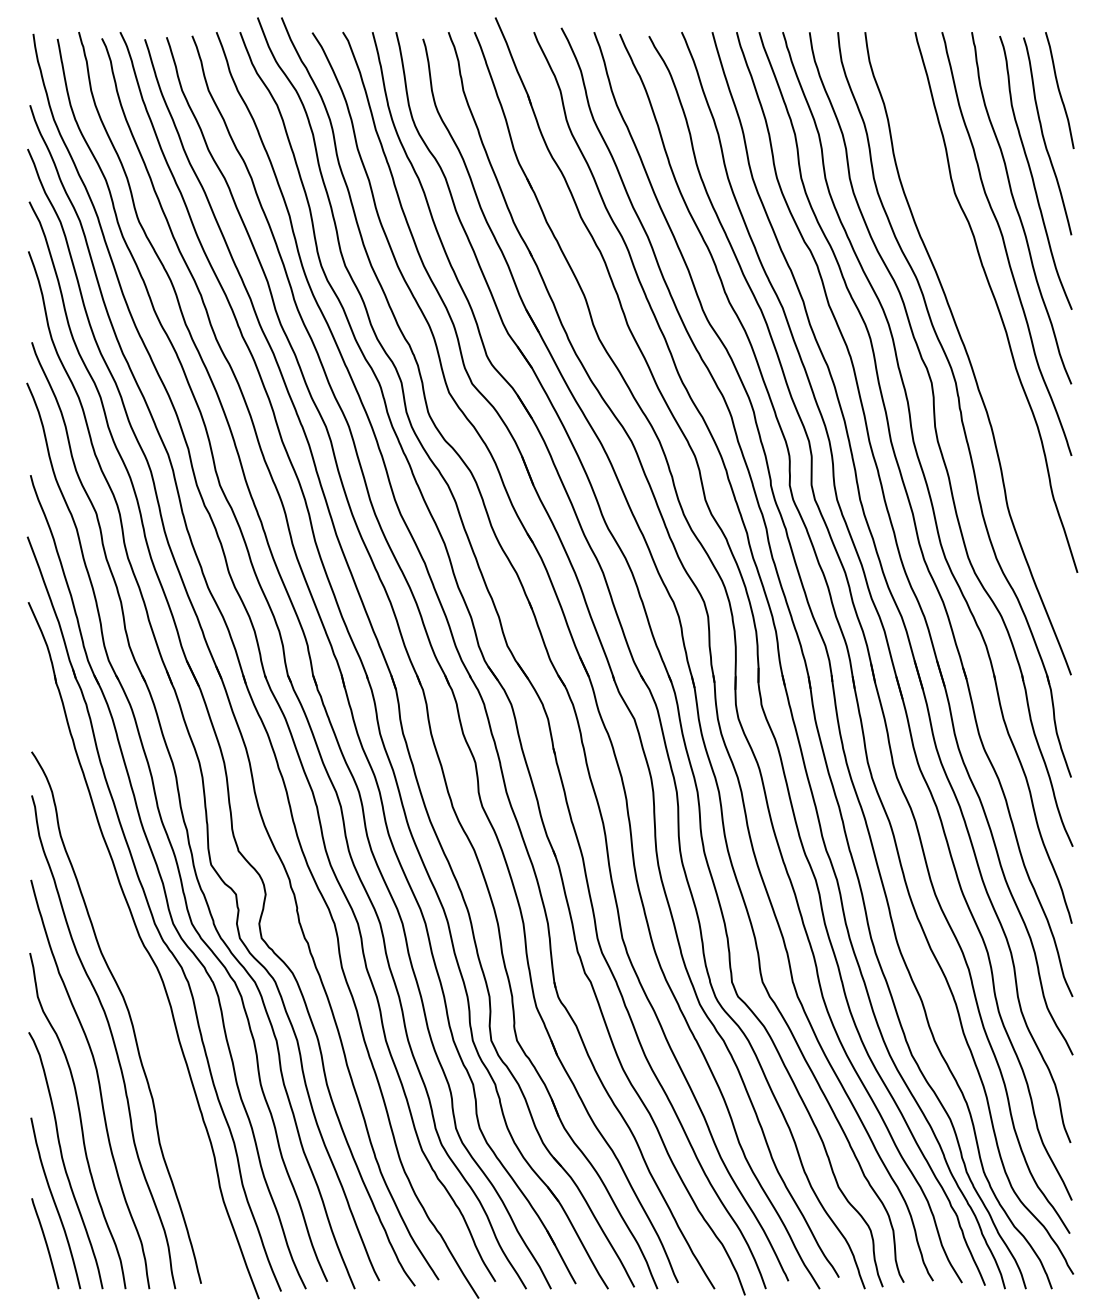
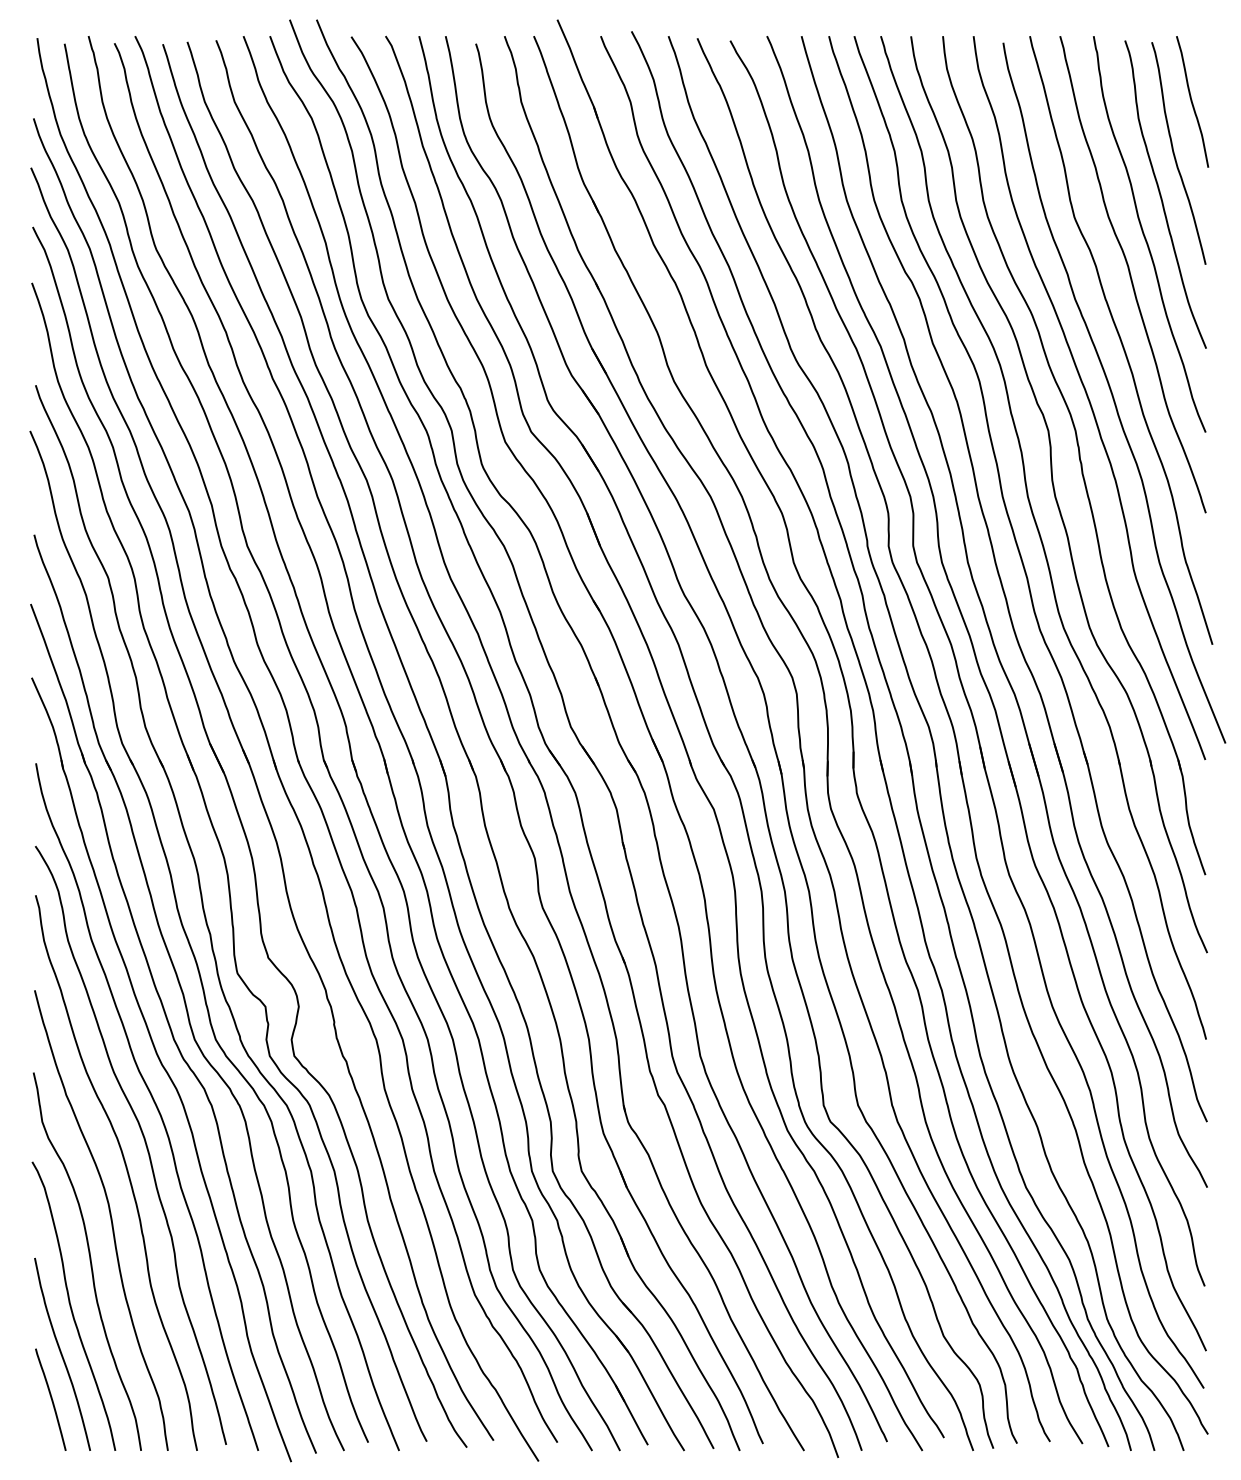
curve: (988, 349) -> (1112, 393), added
curve: (136, 979) -> (153, 1102), added

